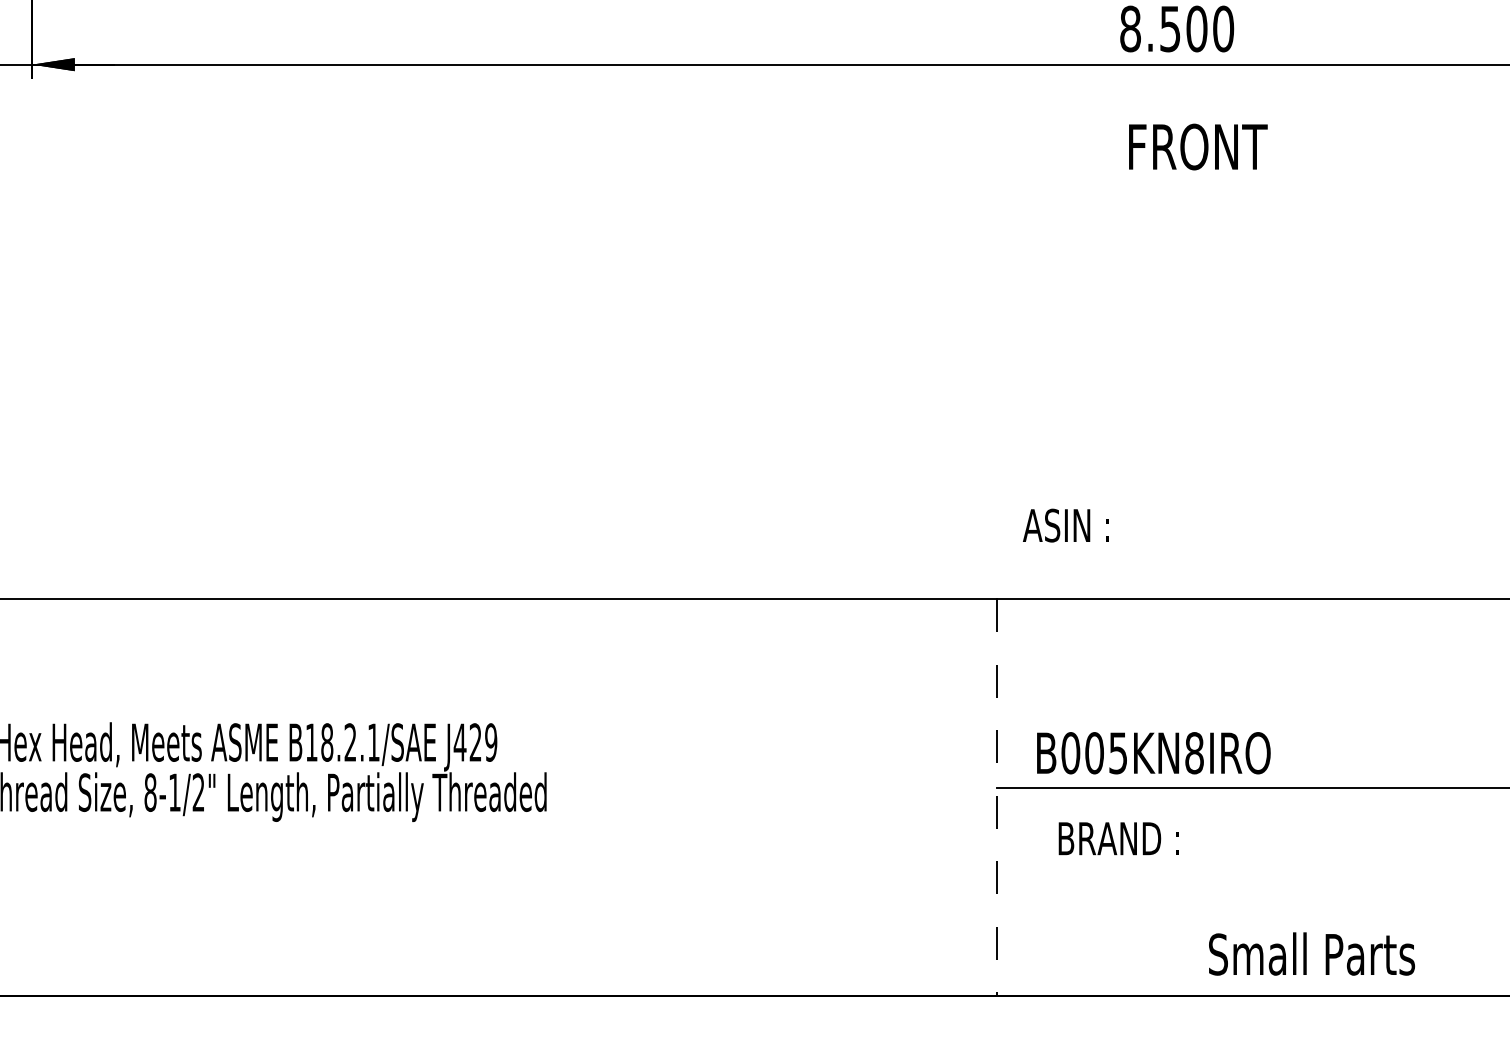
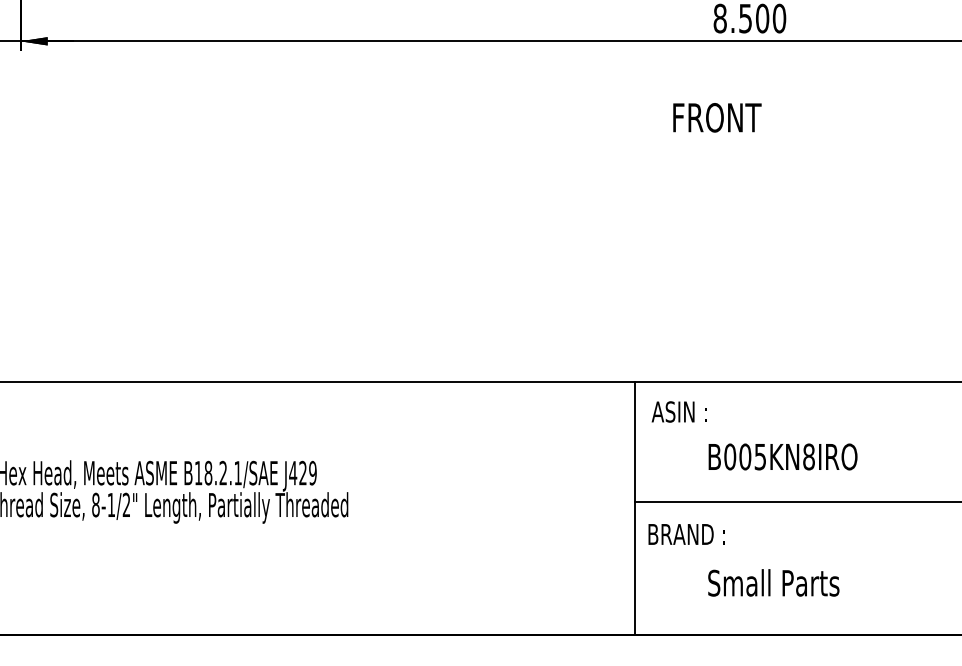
text: (1198, 146) -> (717, 117), moved
text: (1065, 524) -> (678, 411), moved
text: (1152, 752) -> (782, 456), moved
line: (997, 797) -> (635, 508), dashed -> solid
text: (1118, 838) -> (686, 534), moved
text: (1311, 953) -> (773, 582), moved

